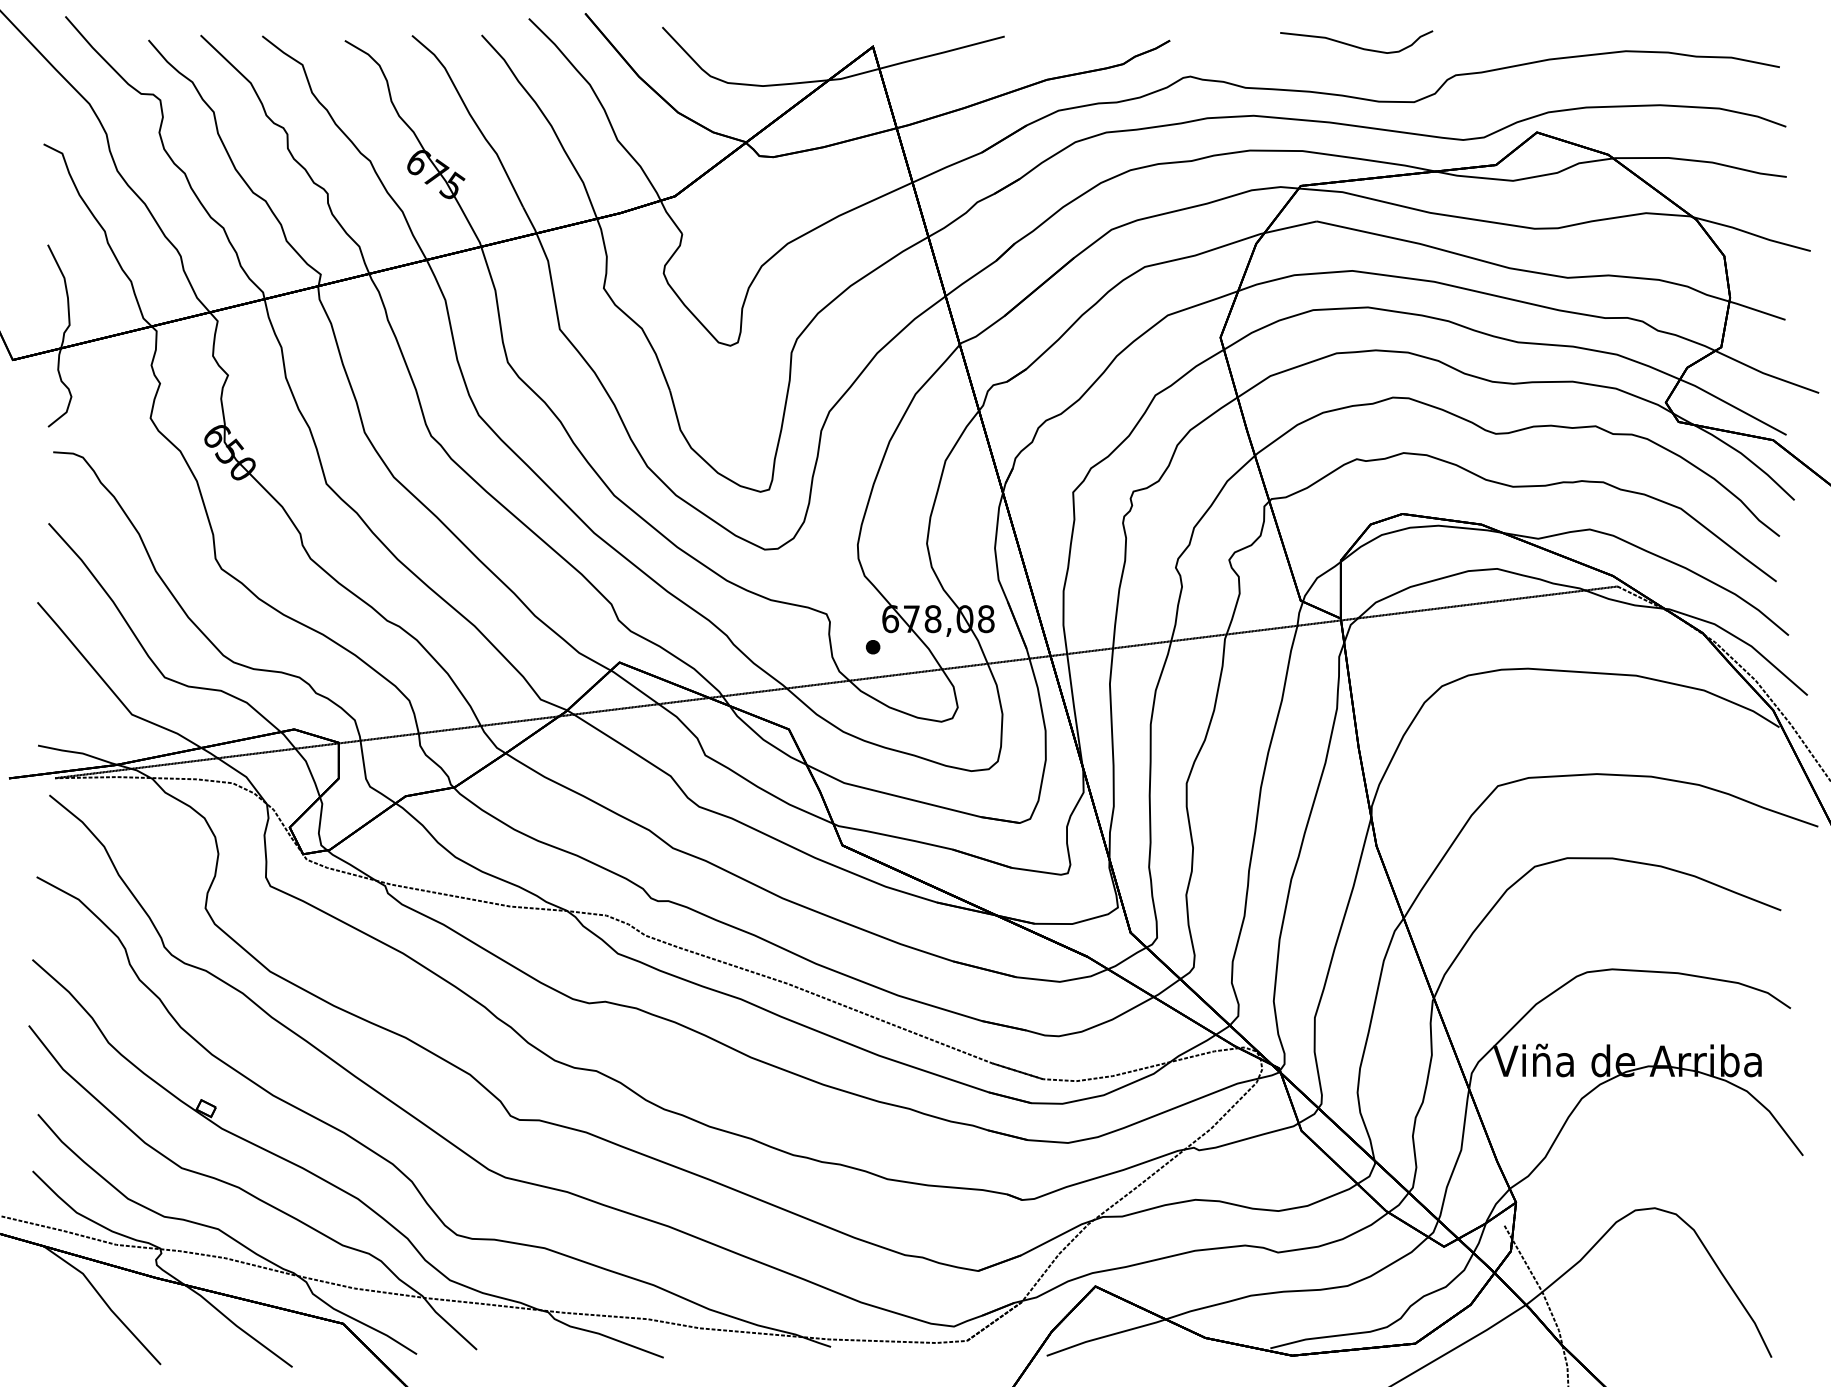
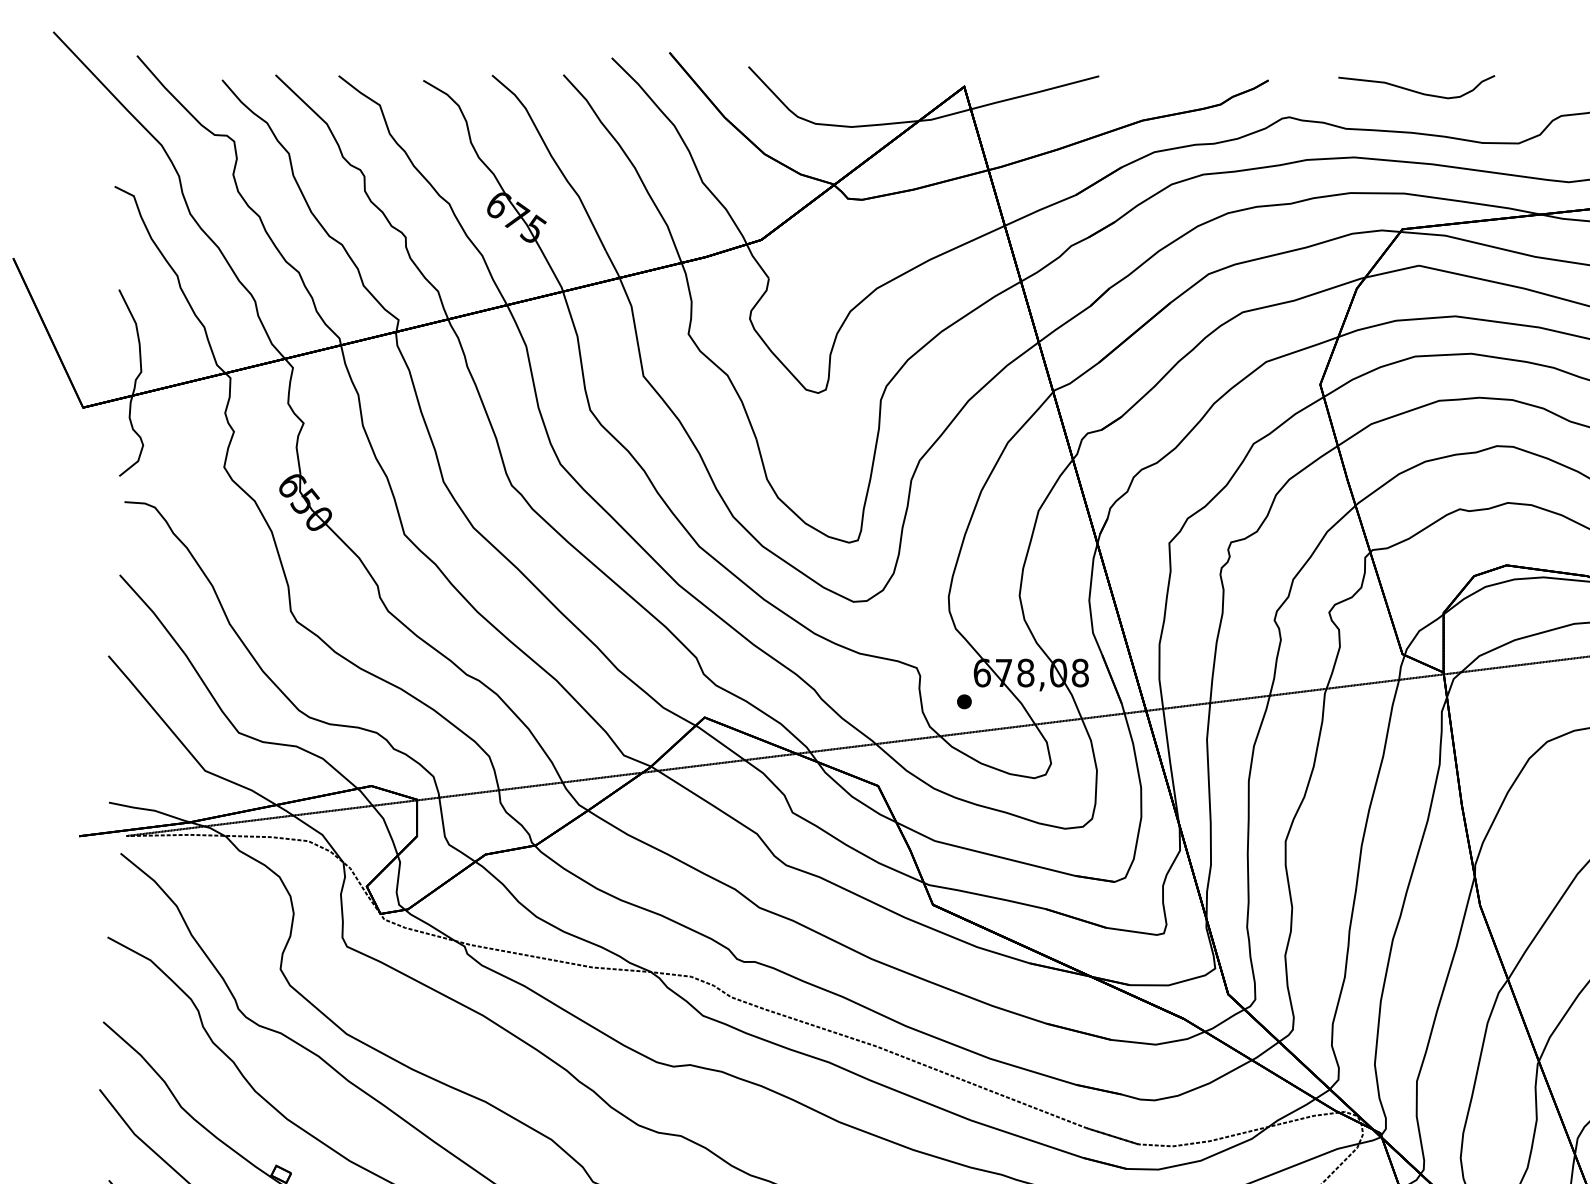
curve: (1355, 45) -> (1415, 90), moved

